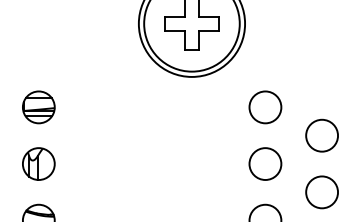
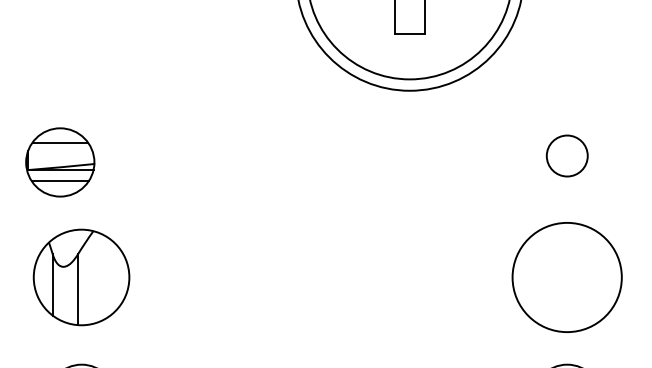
part: (38, 107) -> (59, 162), moved
circle: (265, 107) -> (567, 156), size x0.6
part: (38, 163) -> (80, 276), size x1.4
circle: (265, 163) -> (567, 276), size x1.6

